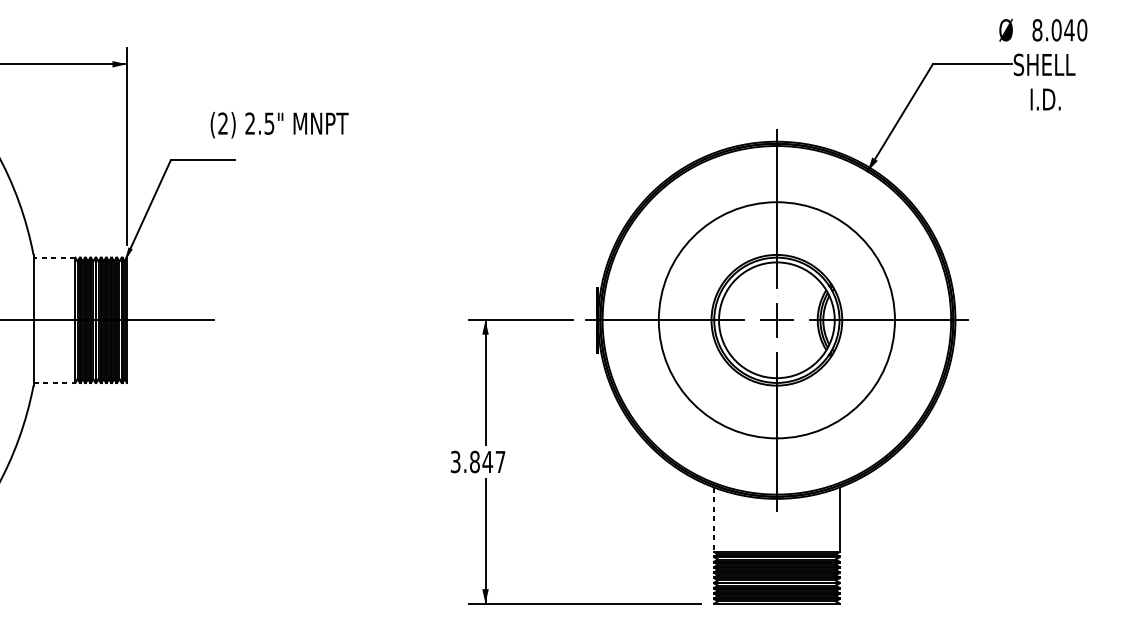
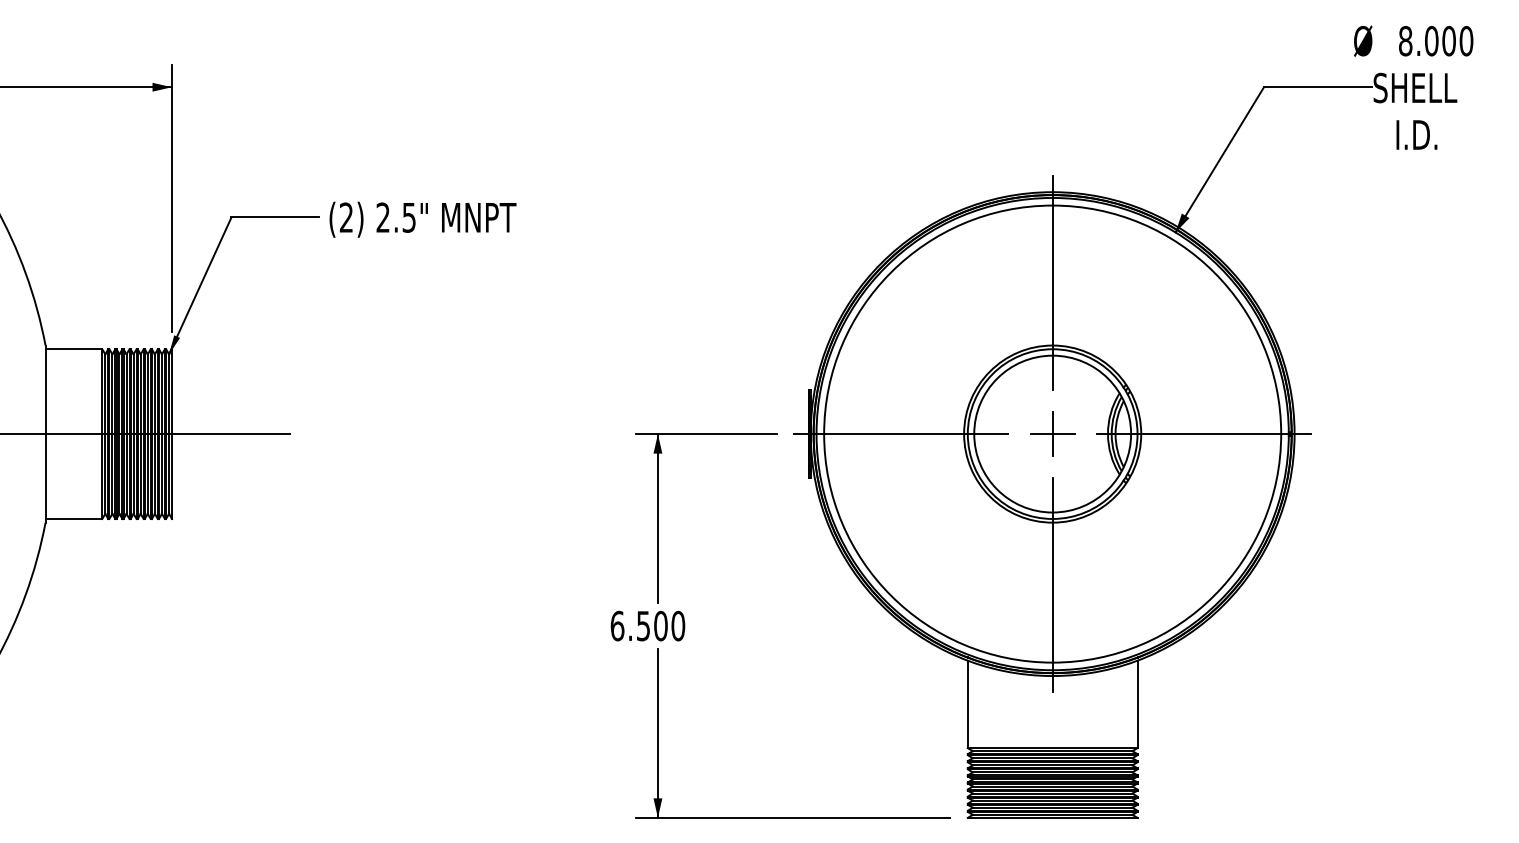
text: (1069, 30) -> (1448, 41), 8.040 -> 8.000
text: (279, 124) -> (422, 219), moved
line: (54, 257) -> (73, 349), dashed -> solid
circle: (776, 319) -> (1052, 433), size x1.43
line: (54, 382) -> (74, 518), dashed -> solid
text: (477, 461) -> (647, 625), 3.847 -> 6.500
line: (714, 519) -> (967, 704), dashed -> solid

